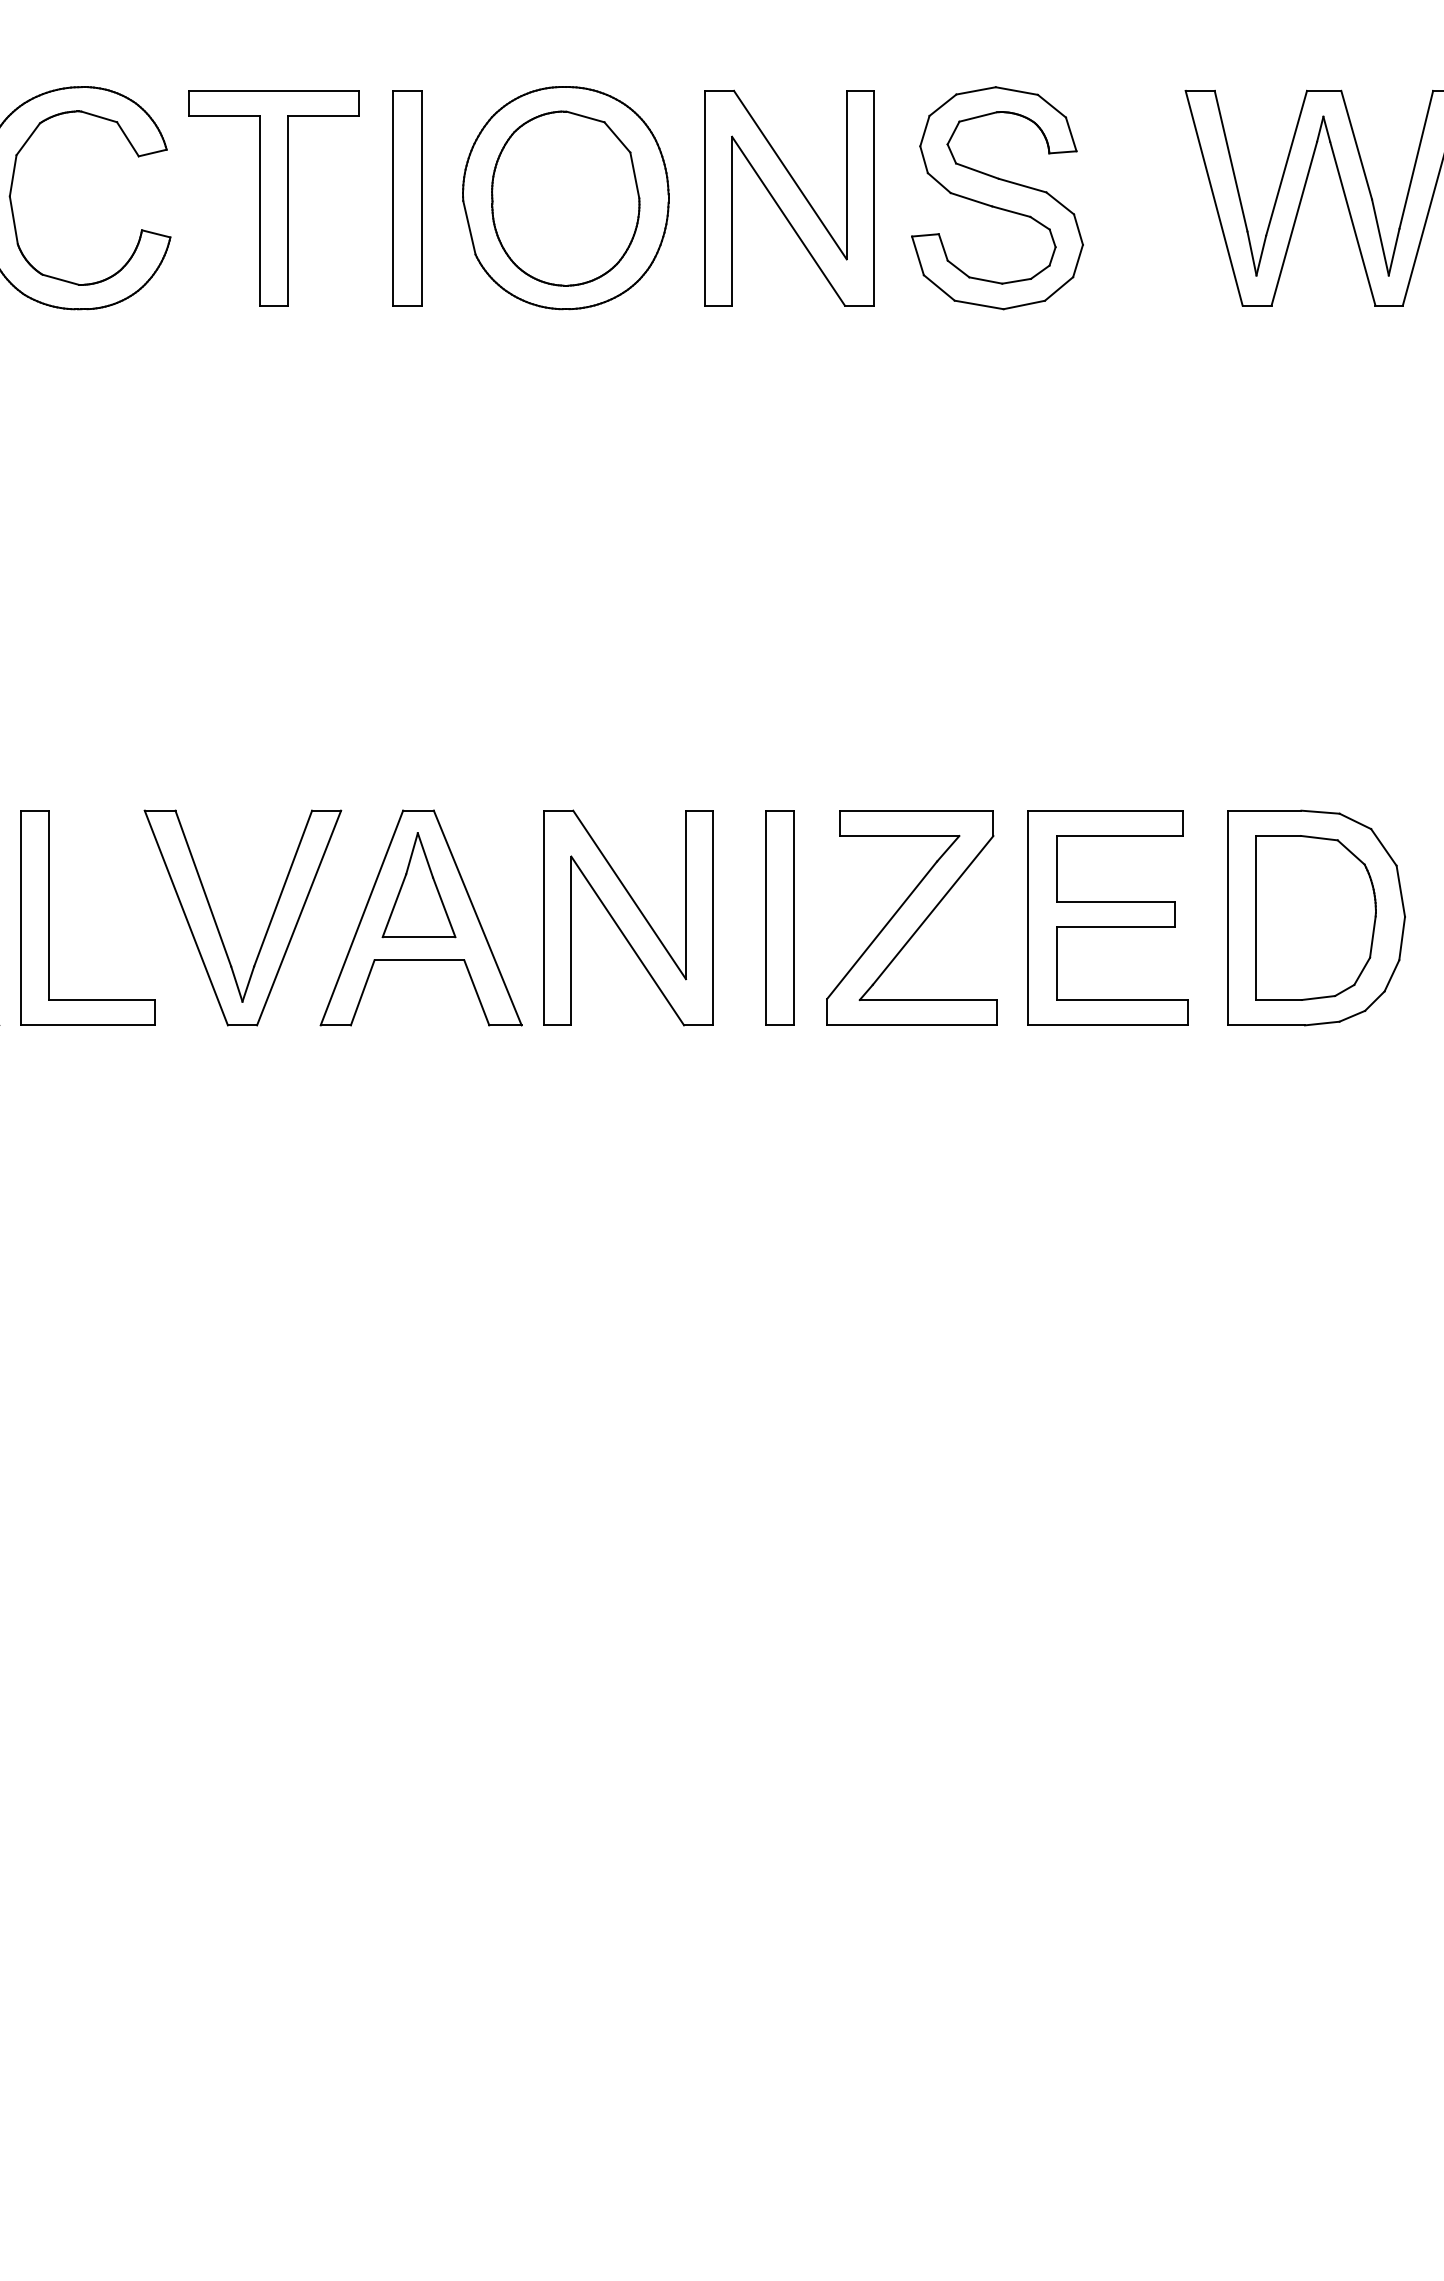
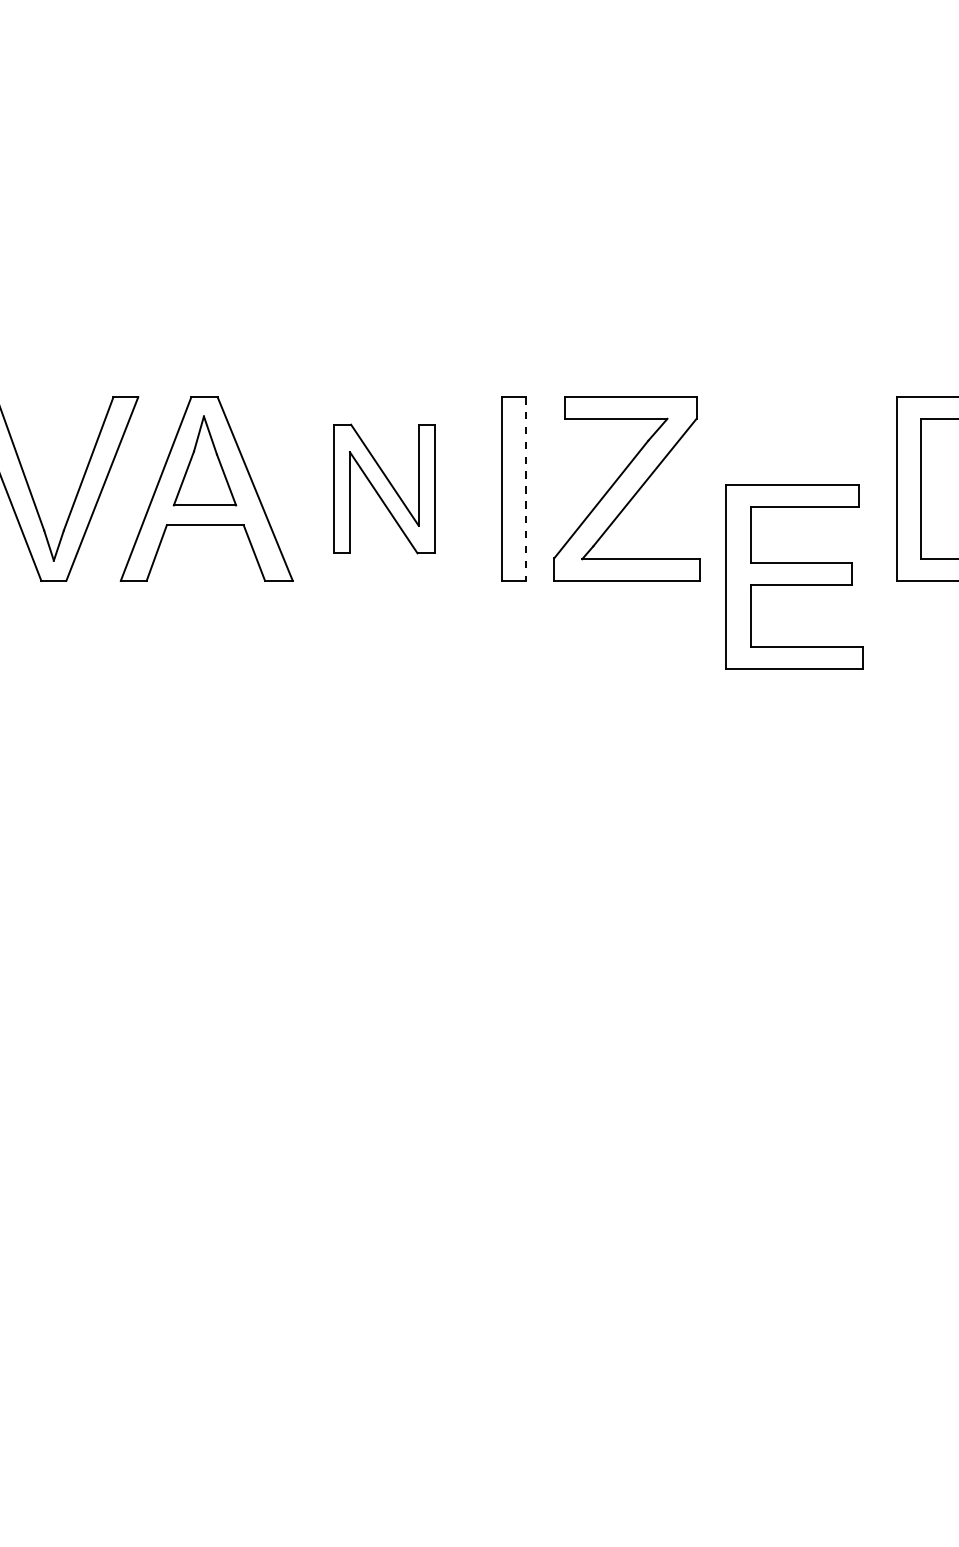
part: (628, 917) -> (384, 488), size x0.7
part: (1107, 917) -> (794, 576), moved
line: (794, 918) -> (526, 489), solid -> dashed

